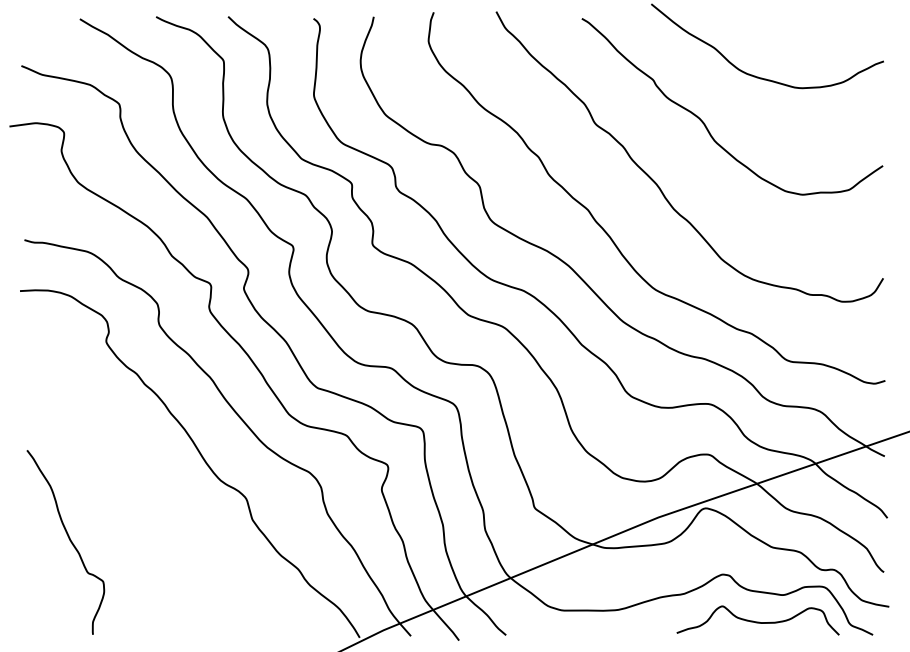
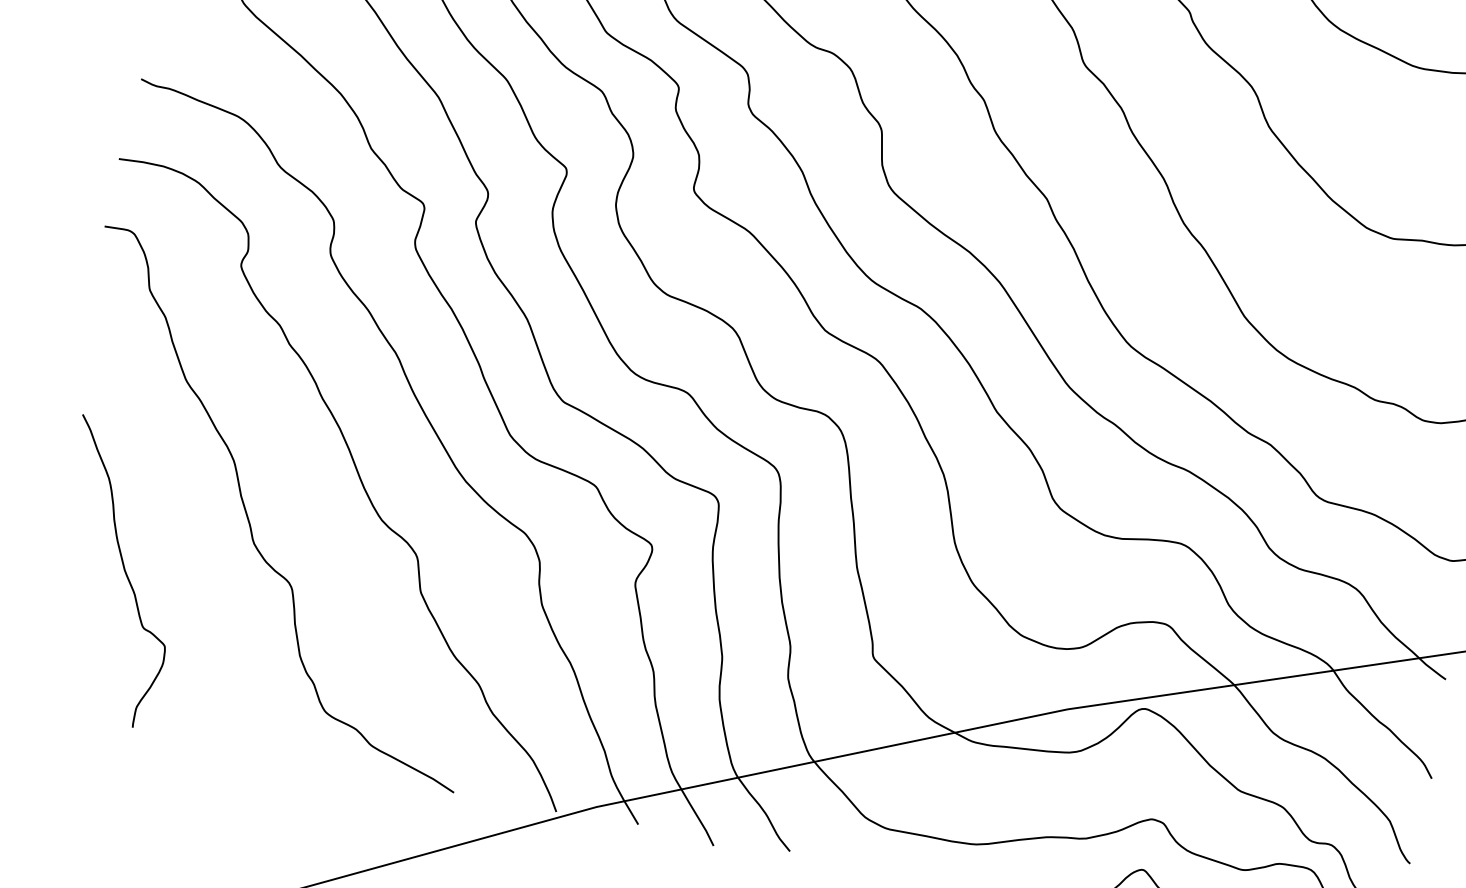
curve: (140, 494) -> (250, 518), added

